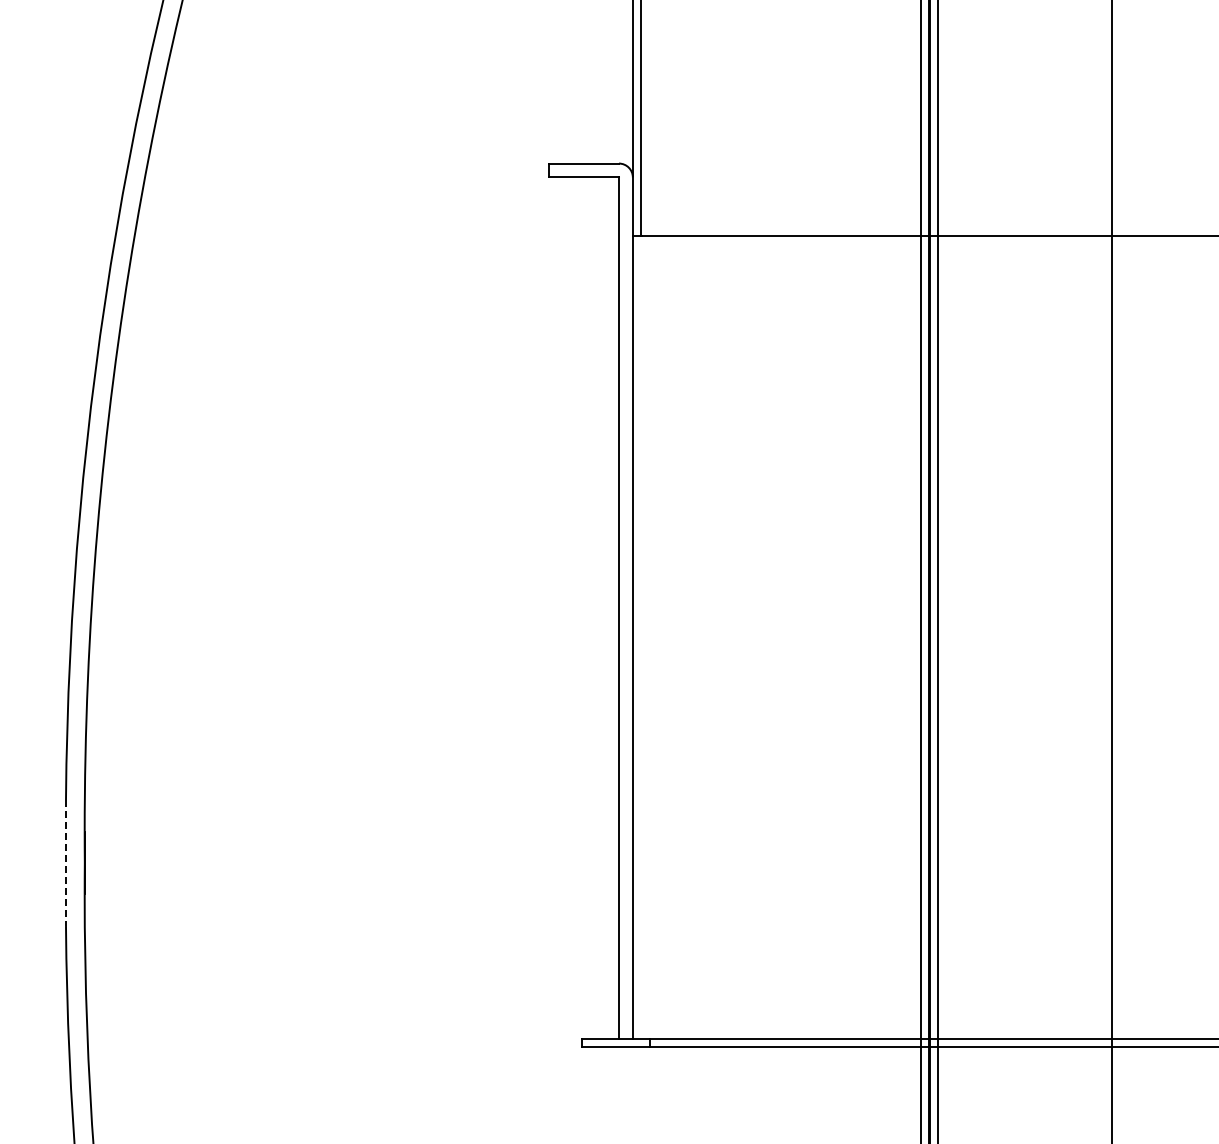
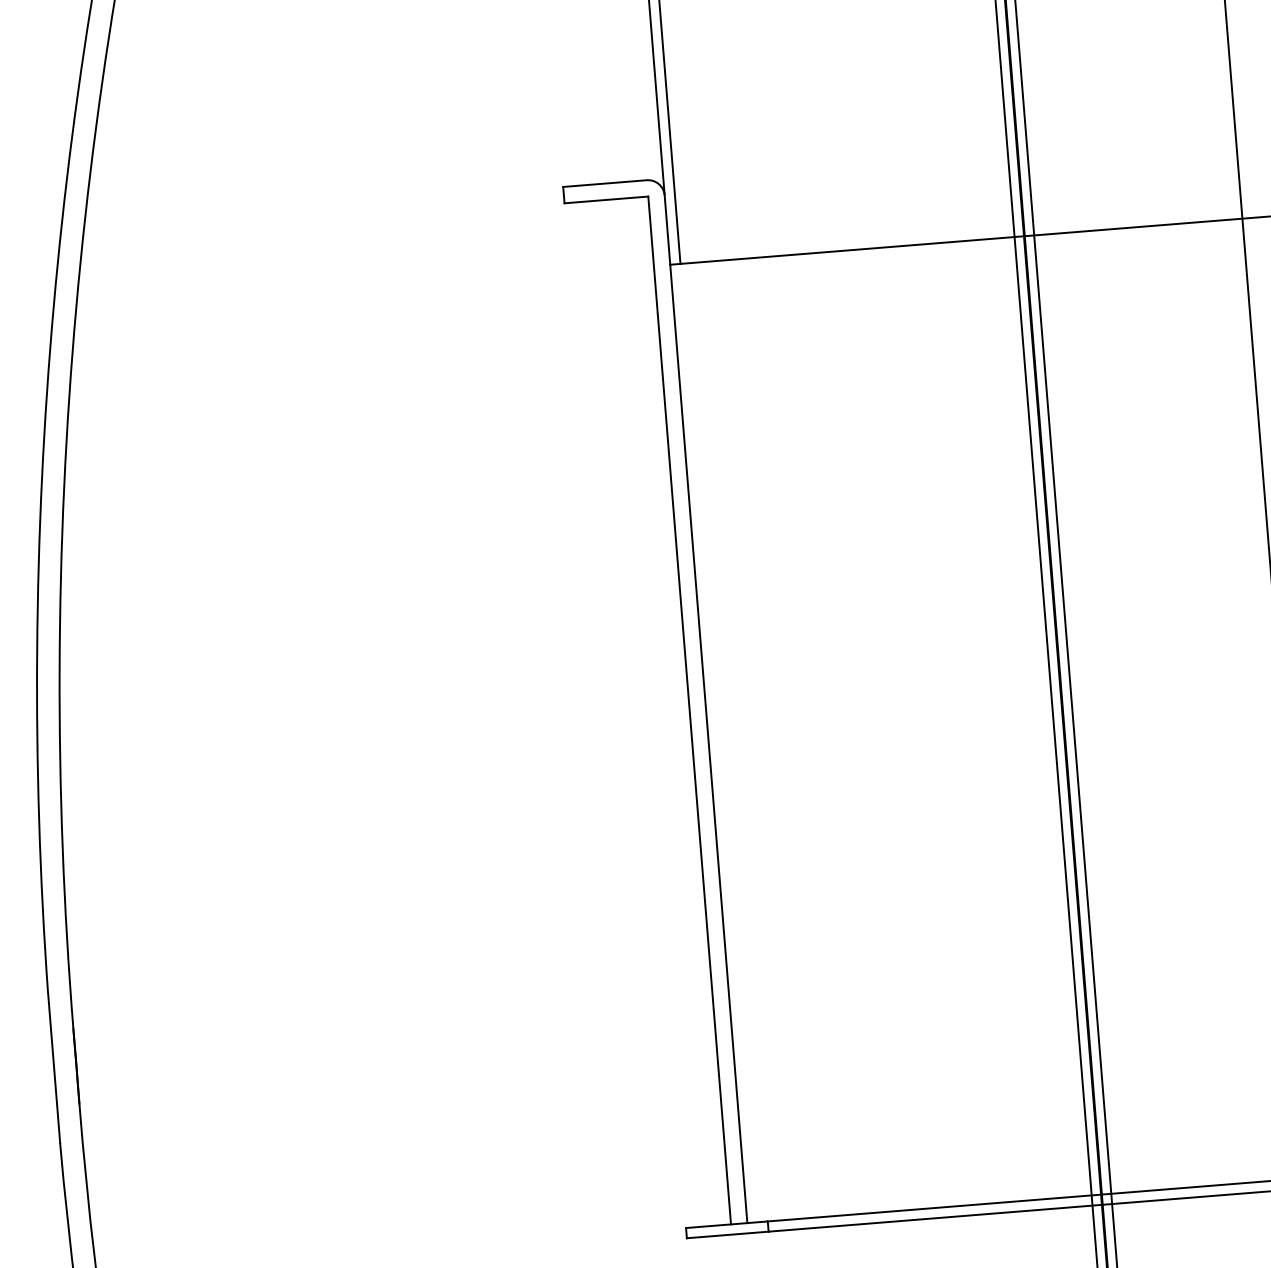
line: (66, 863) -> (54, 1068), dashed -> solid

